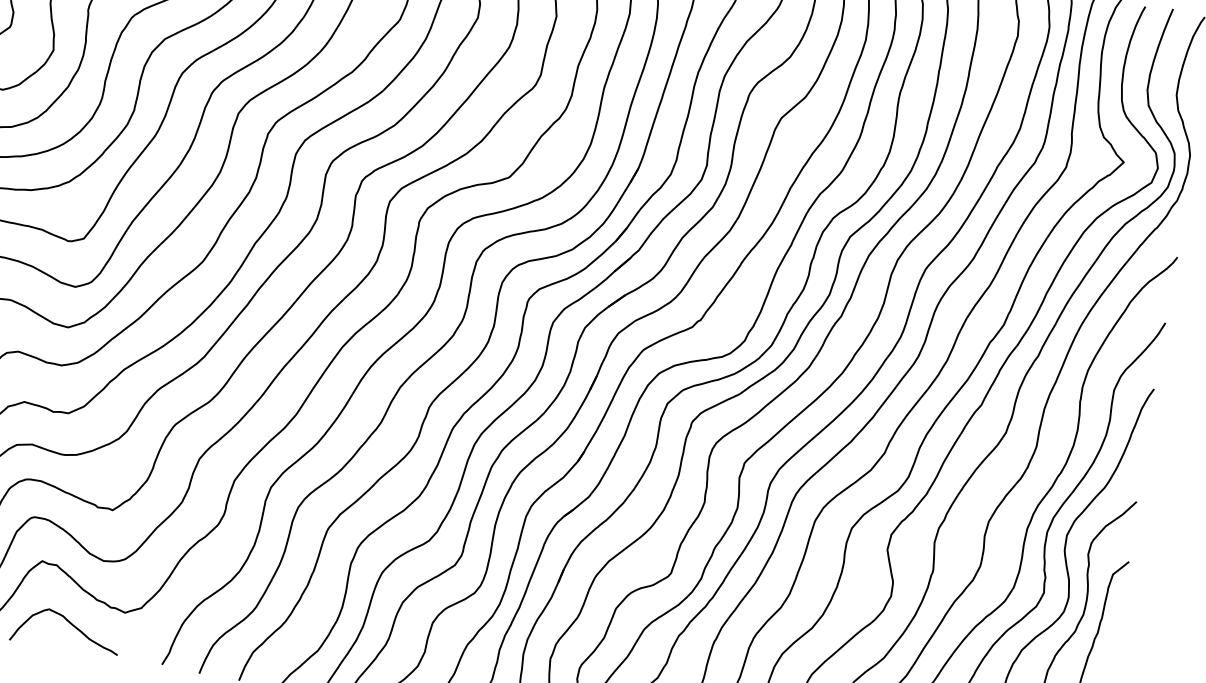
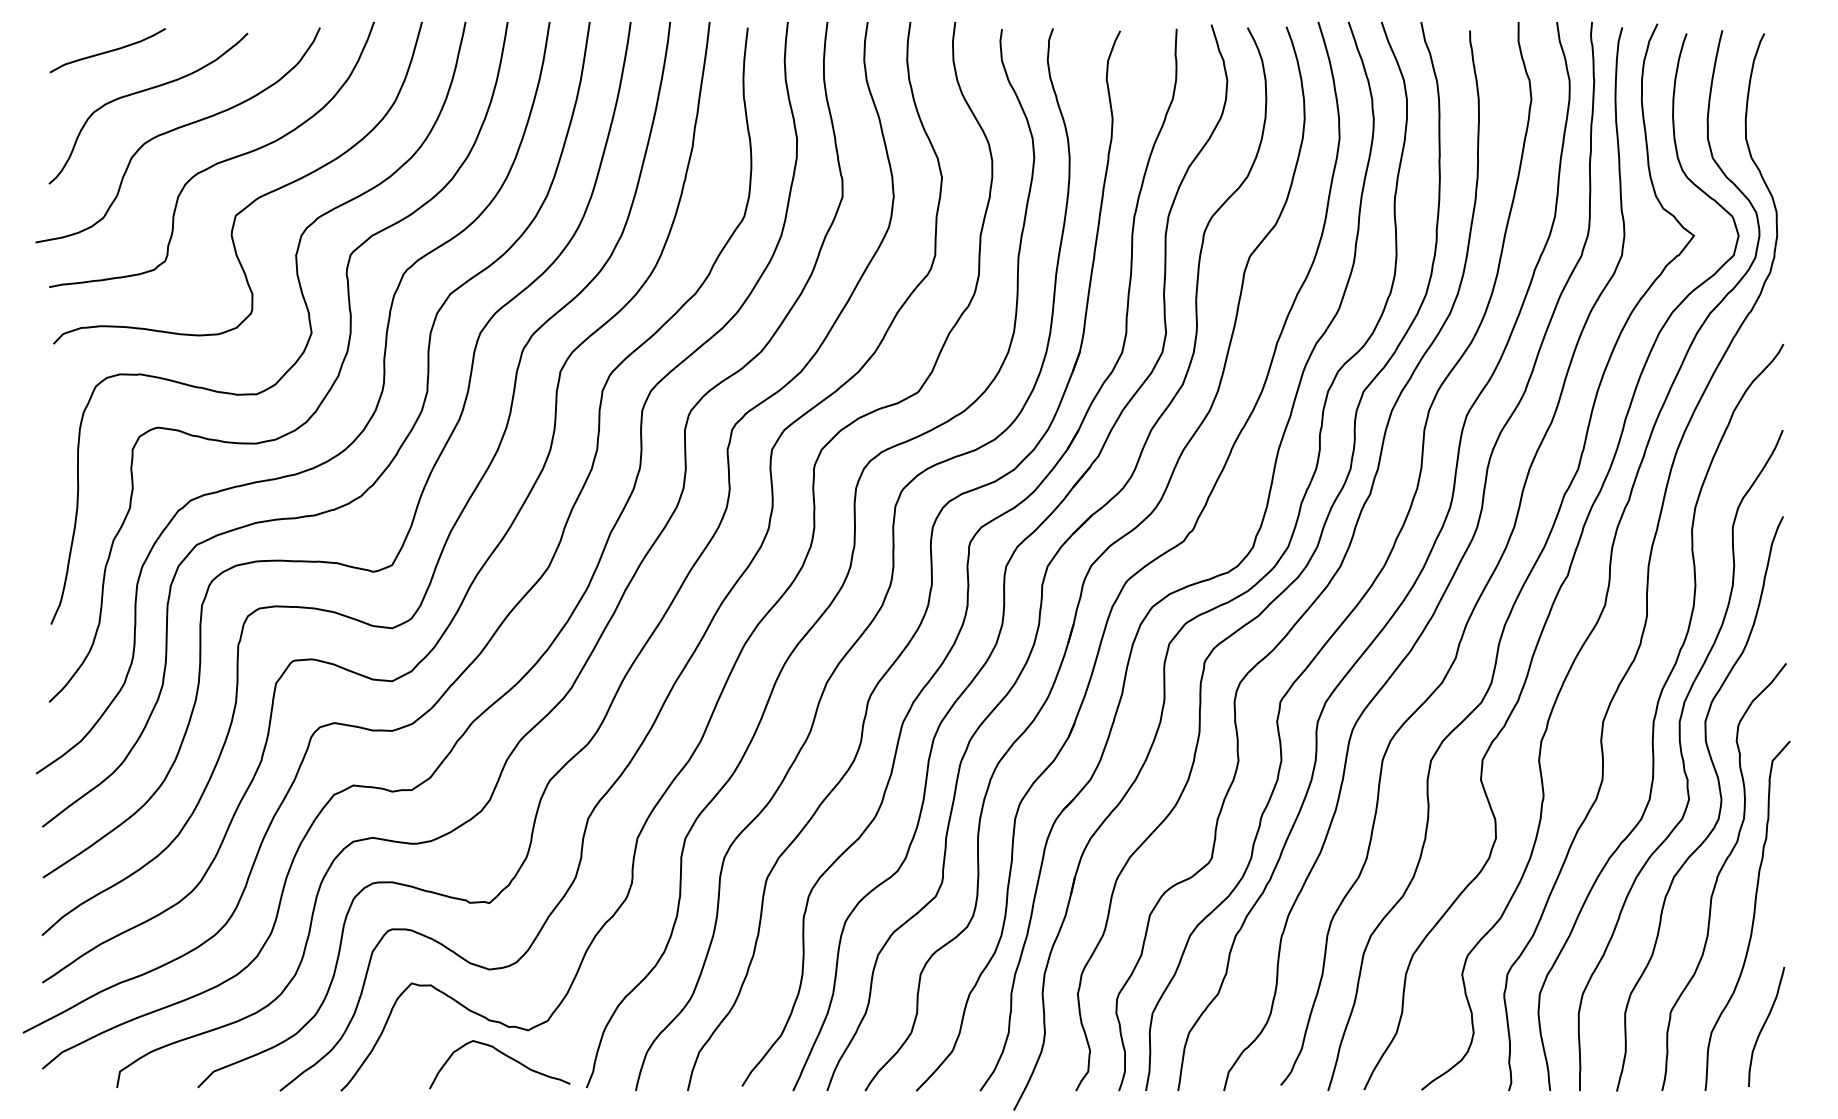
curve: (71, 625) -> (505, 1056), moved

